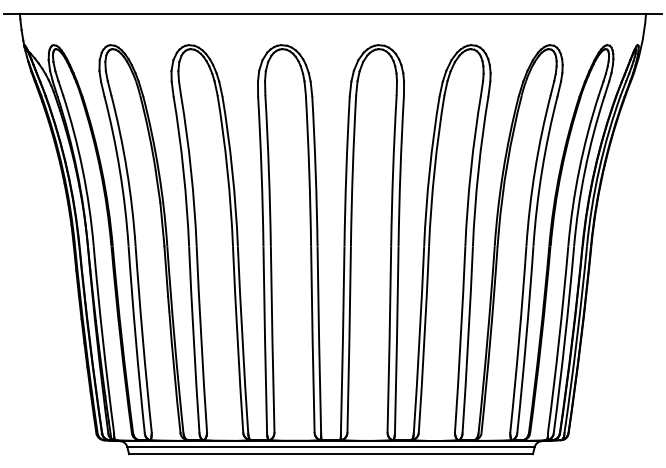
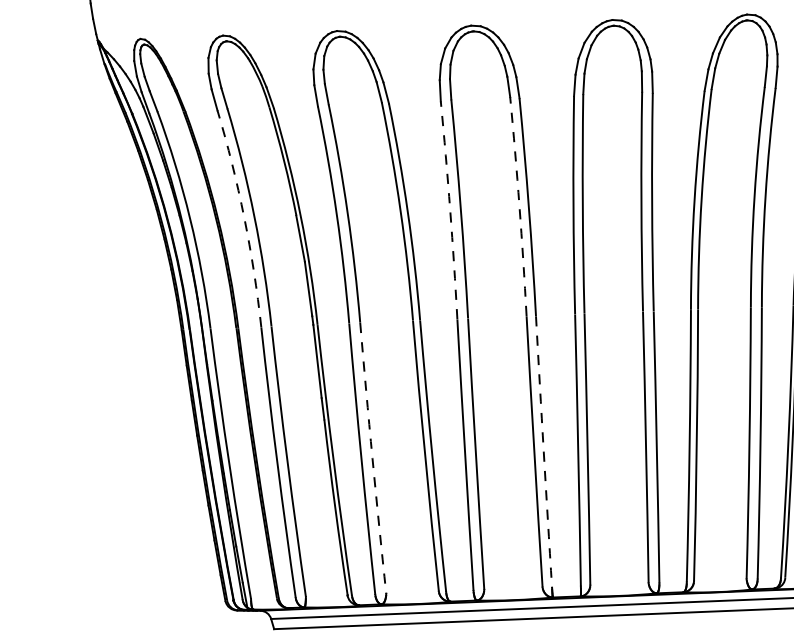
arc: (119, 170) -> (243, 217), solid -> dashed
arc: (309, 170) -> (519, 206), solid -> dashed
arc: (261, 171) -> (450, 210), solid -> dashed
arc: (201, 339) -> (372, 458), solid -> dashed
arc: (319, 339) -> (544, 451), solid -> dashed

